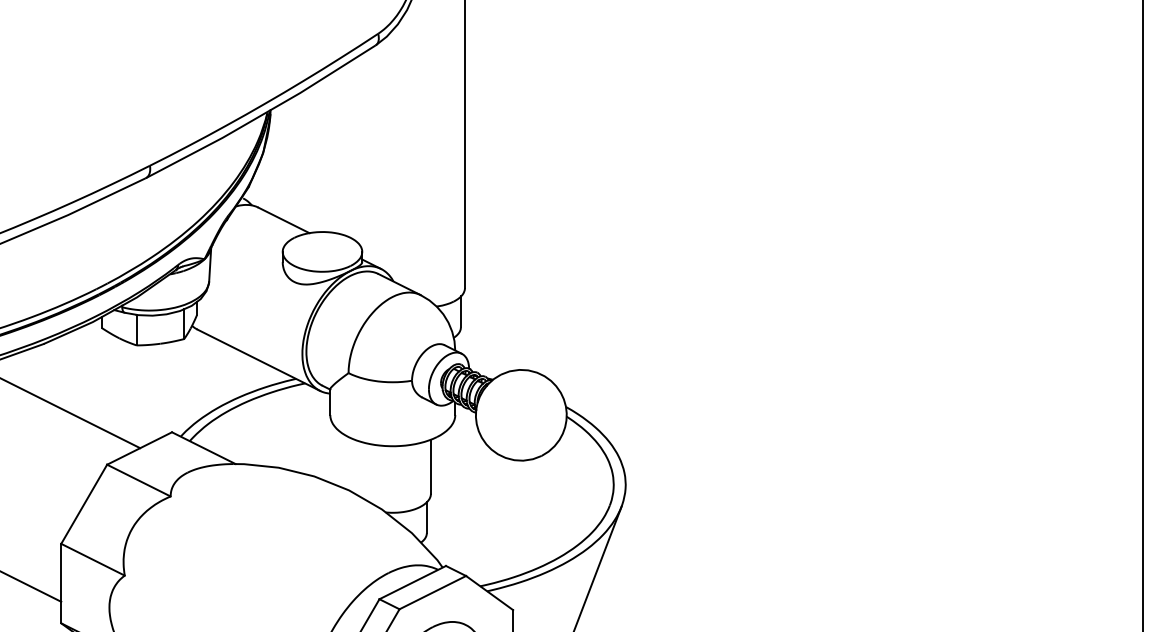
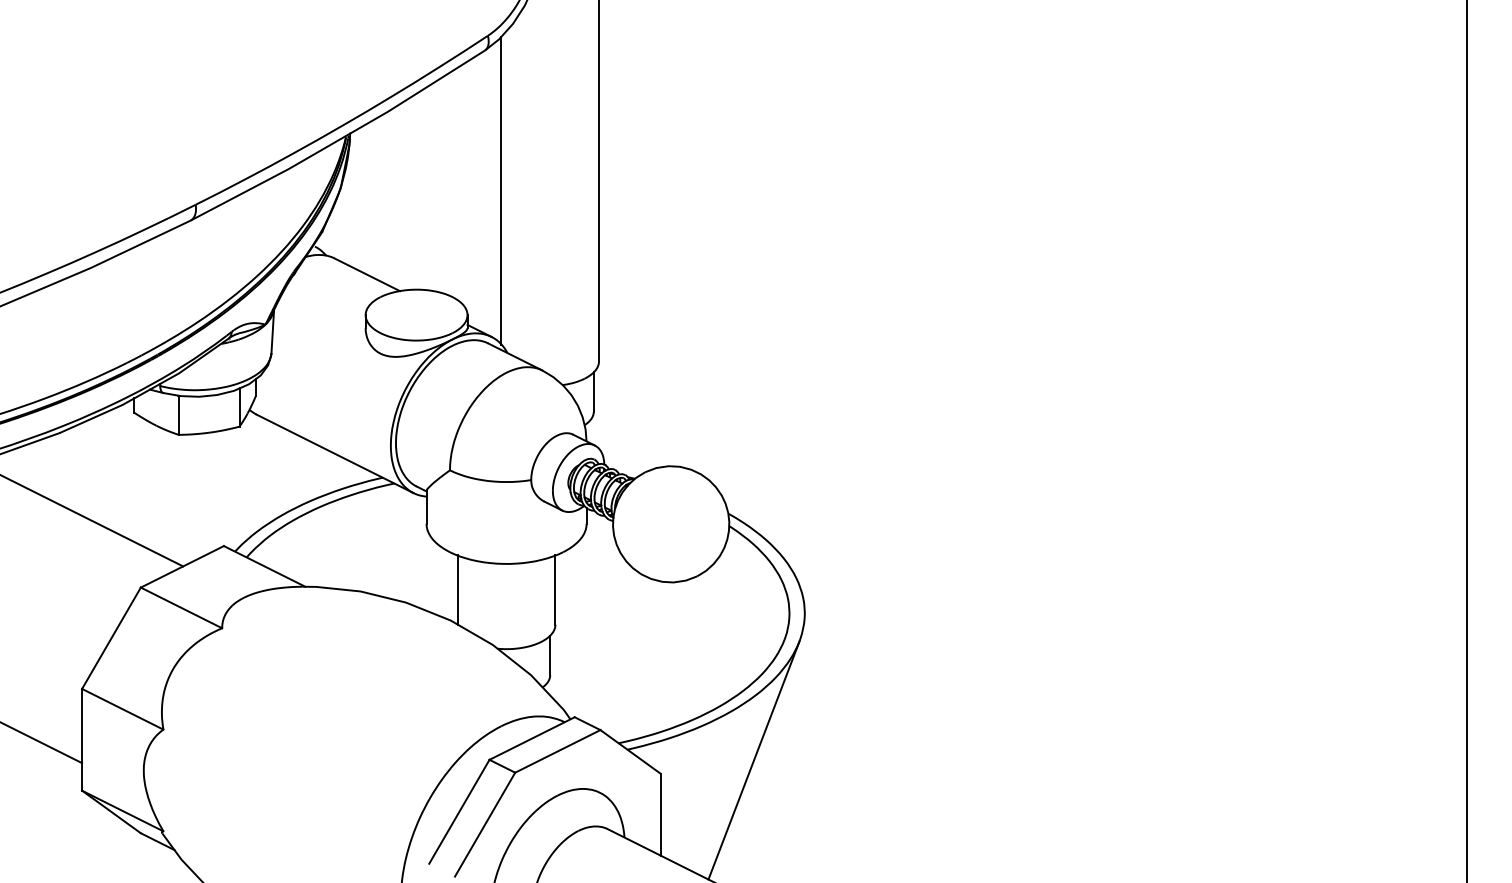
line: (388, 154) -> (501, 190), added
line: (354, 466) -> (457, 589), added

